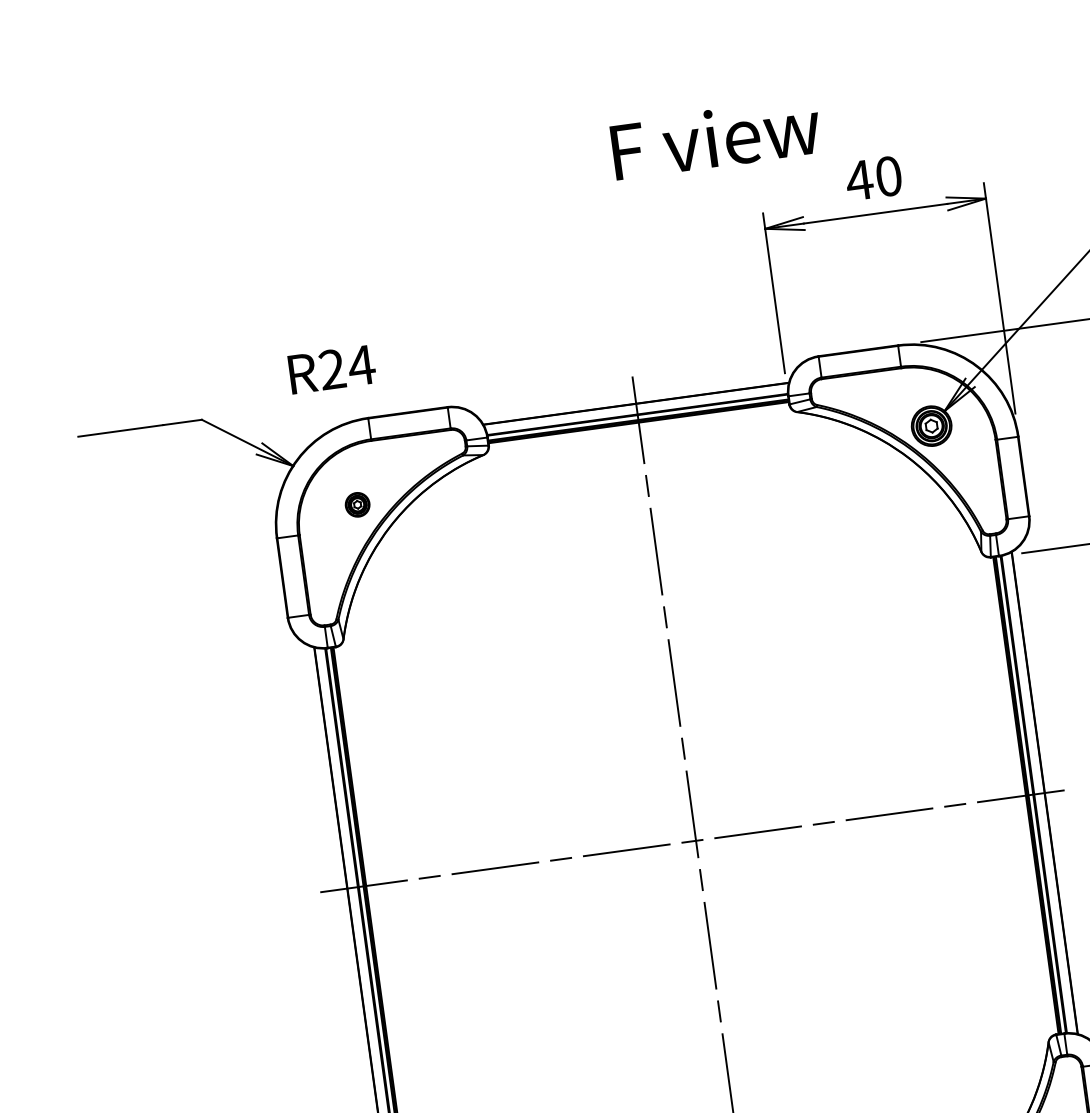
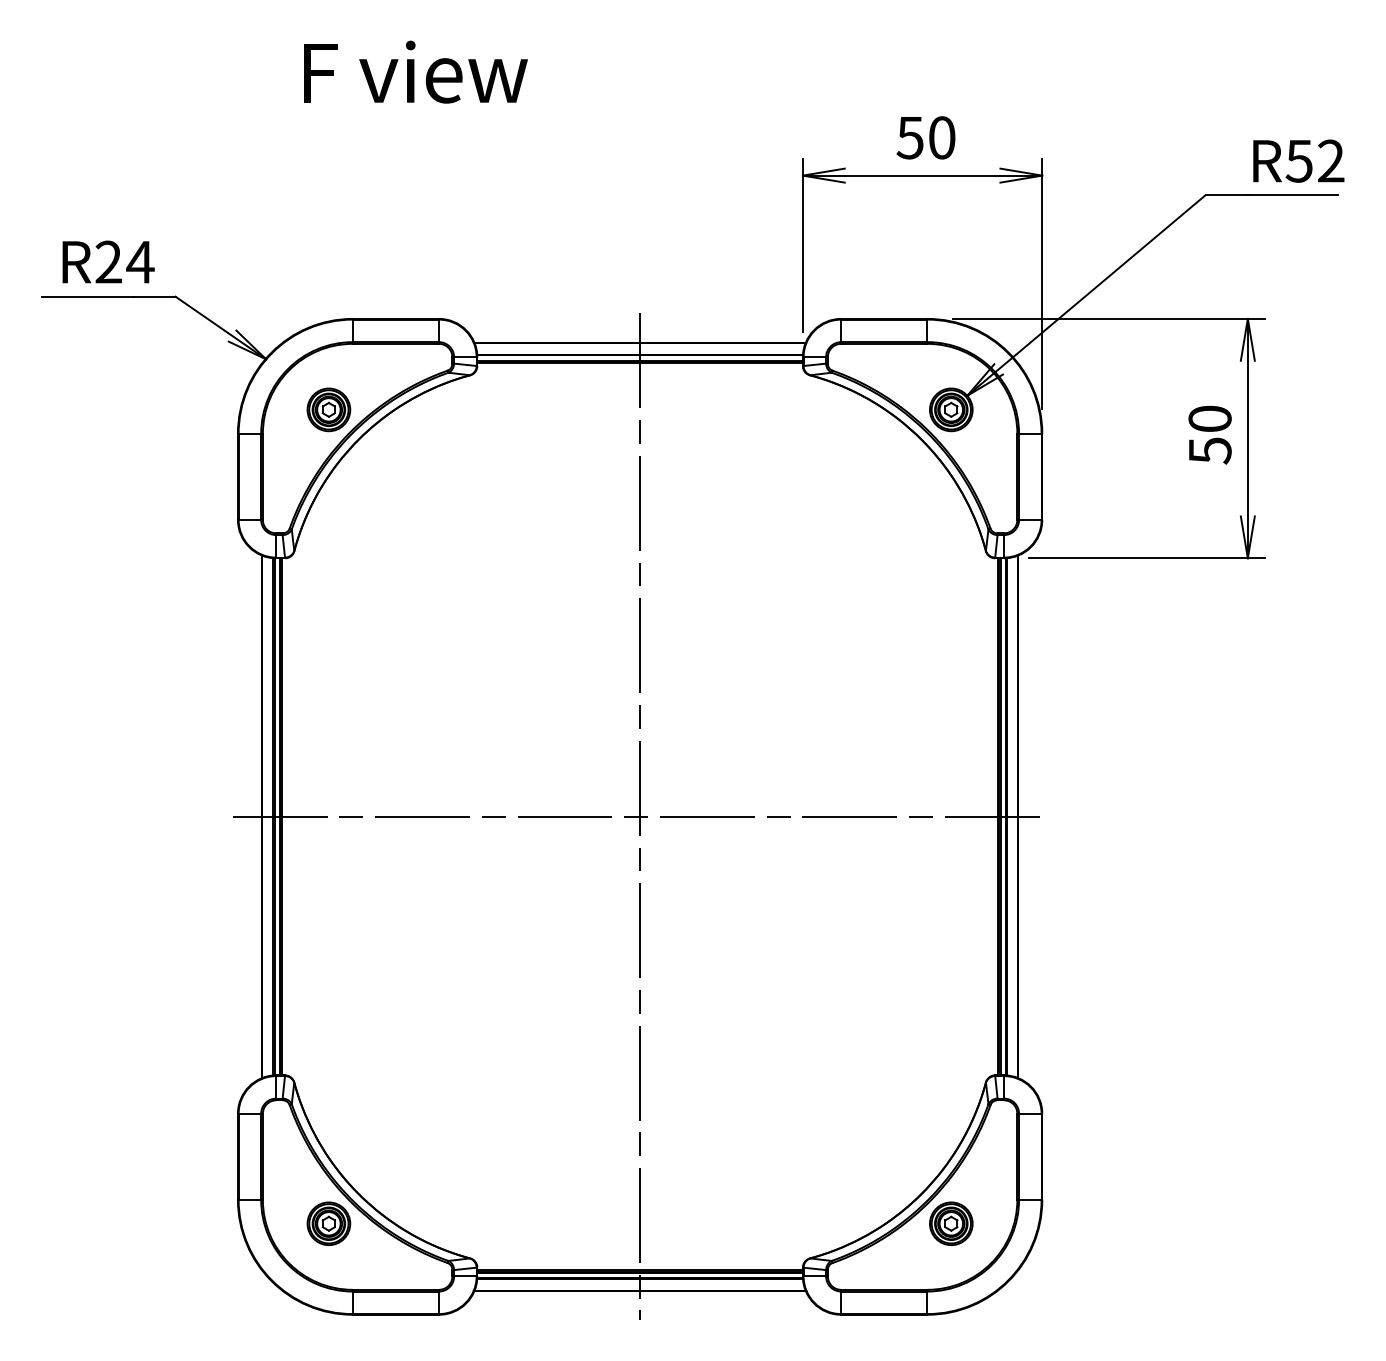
text: (715, 137) -> (415, 71), moved
text: (858, 181) -> (909, 138), 40 -> 50
text: (332, 368) -> (108, 261), moved
part: (357, 504) -> (328, 409), size x1.67

